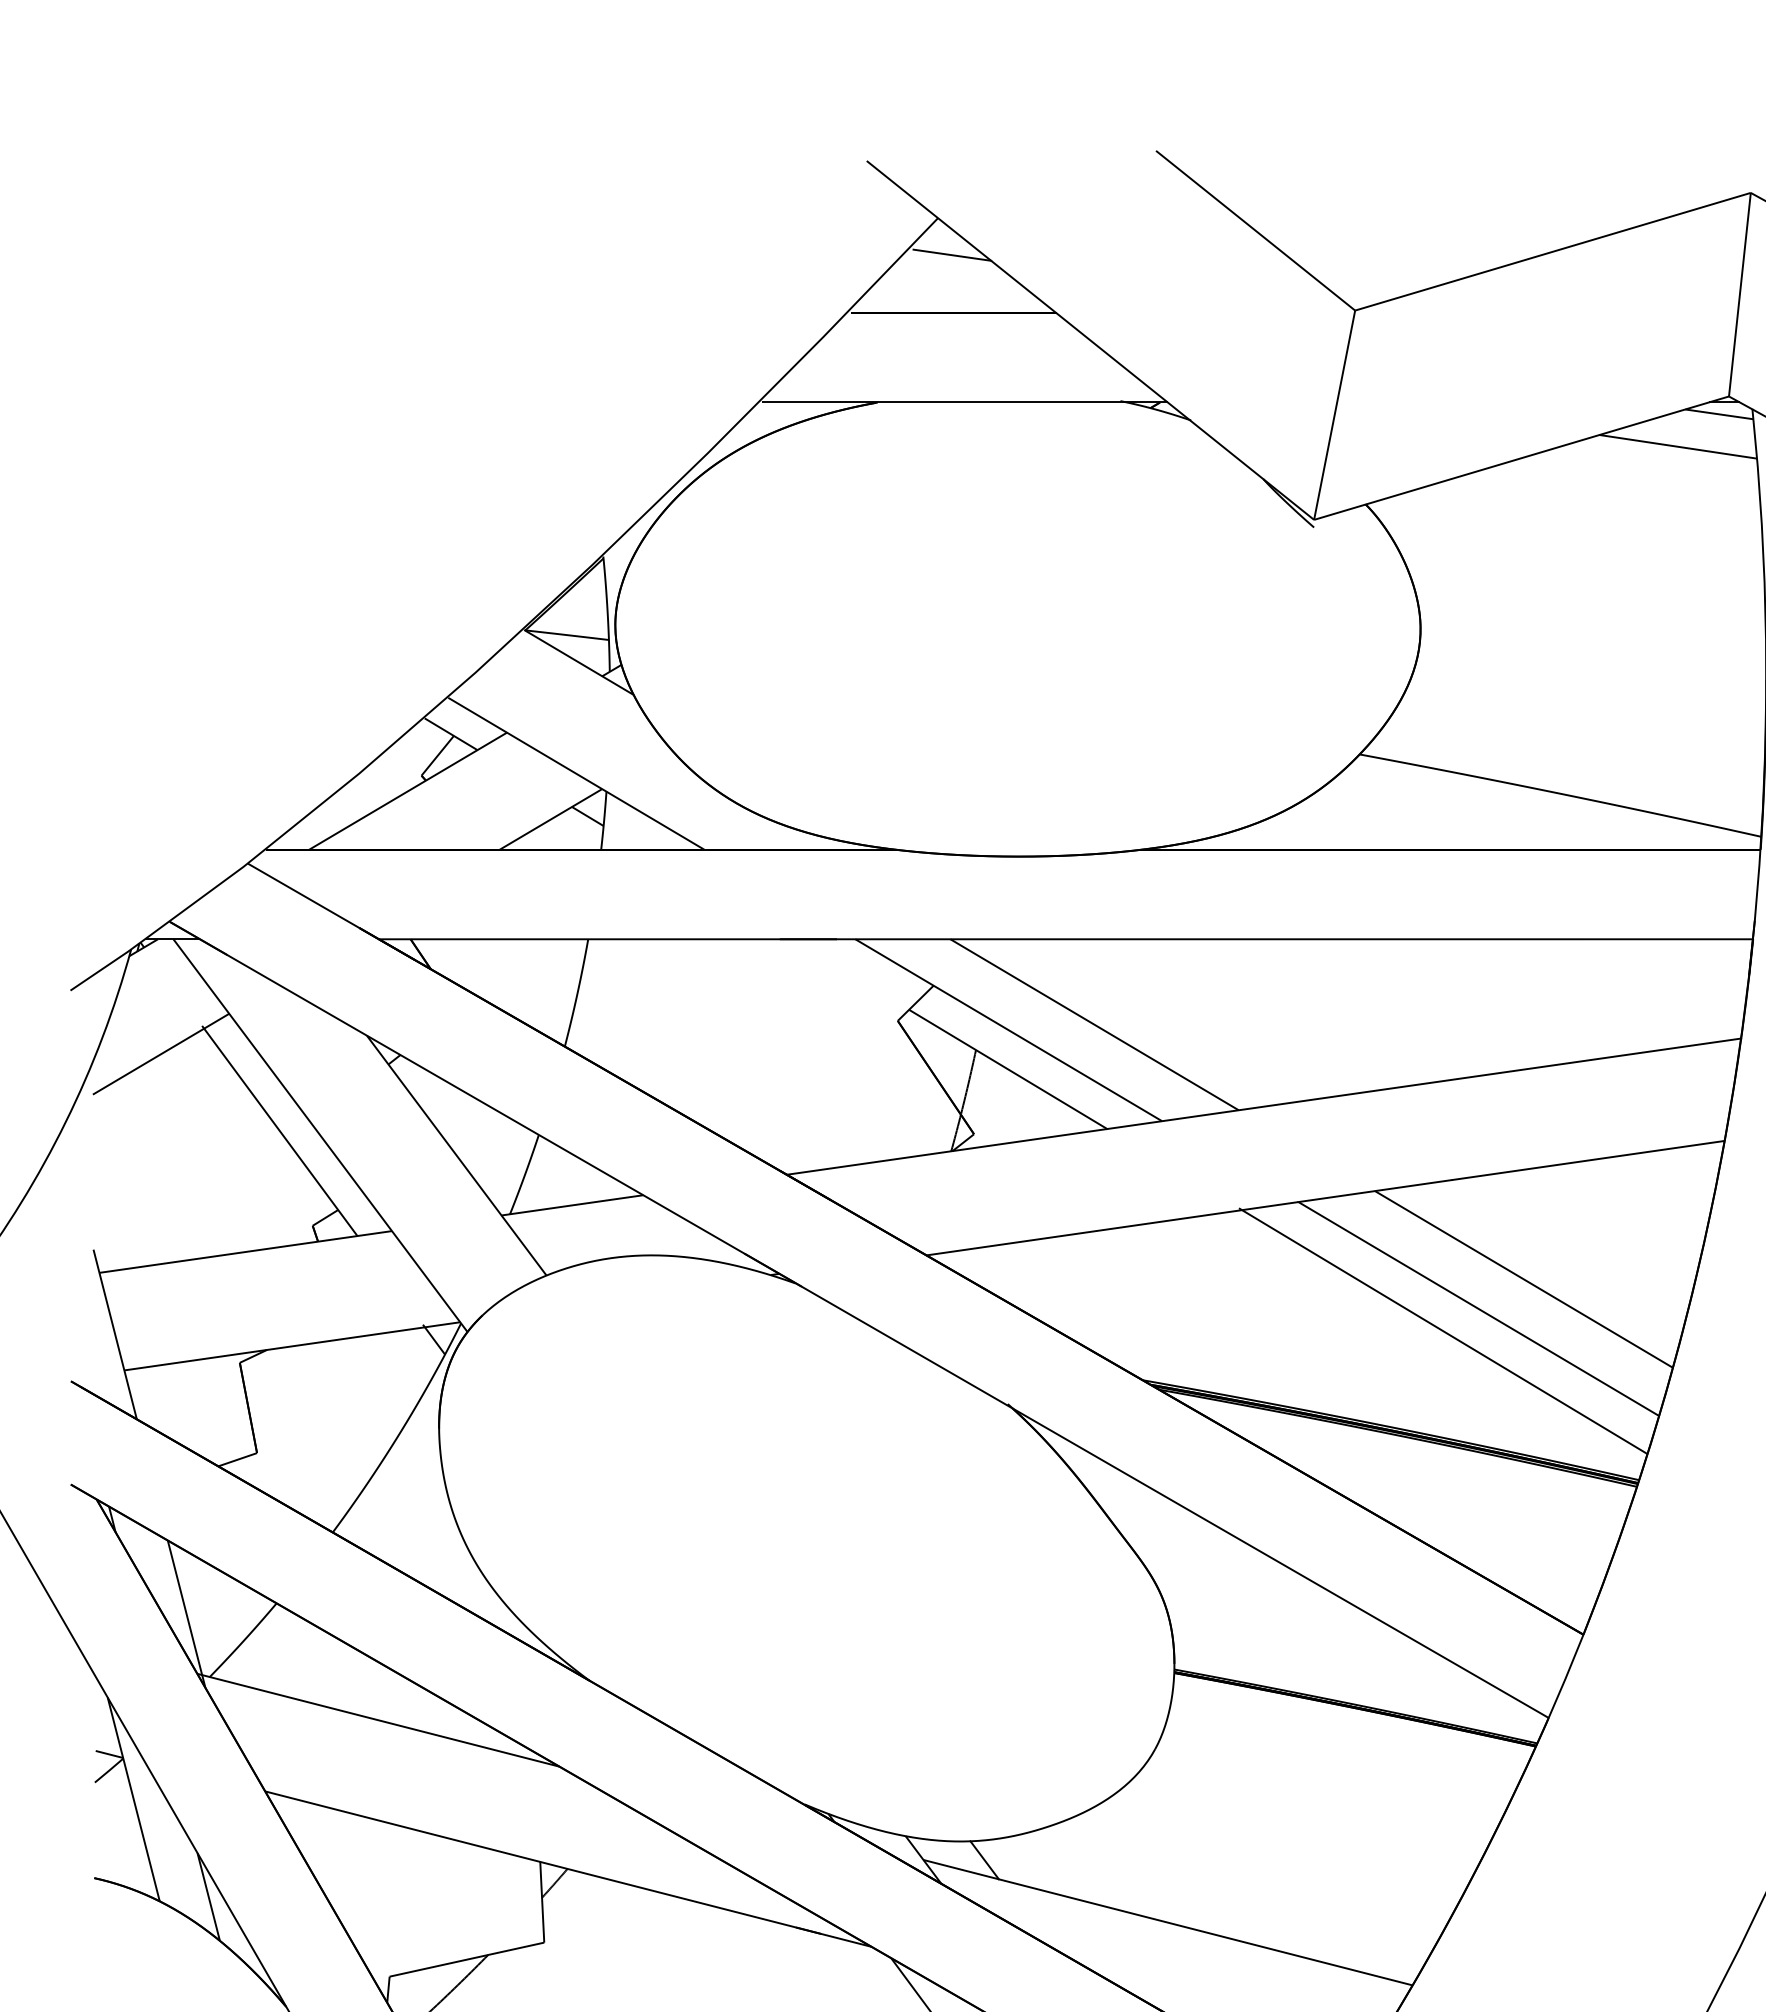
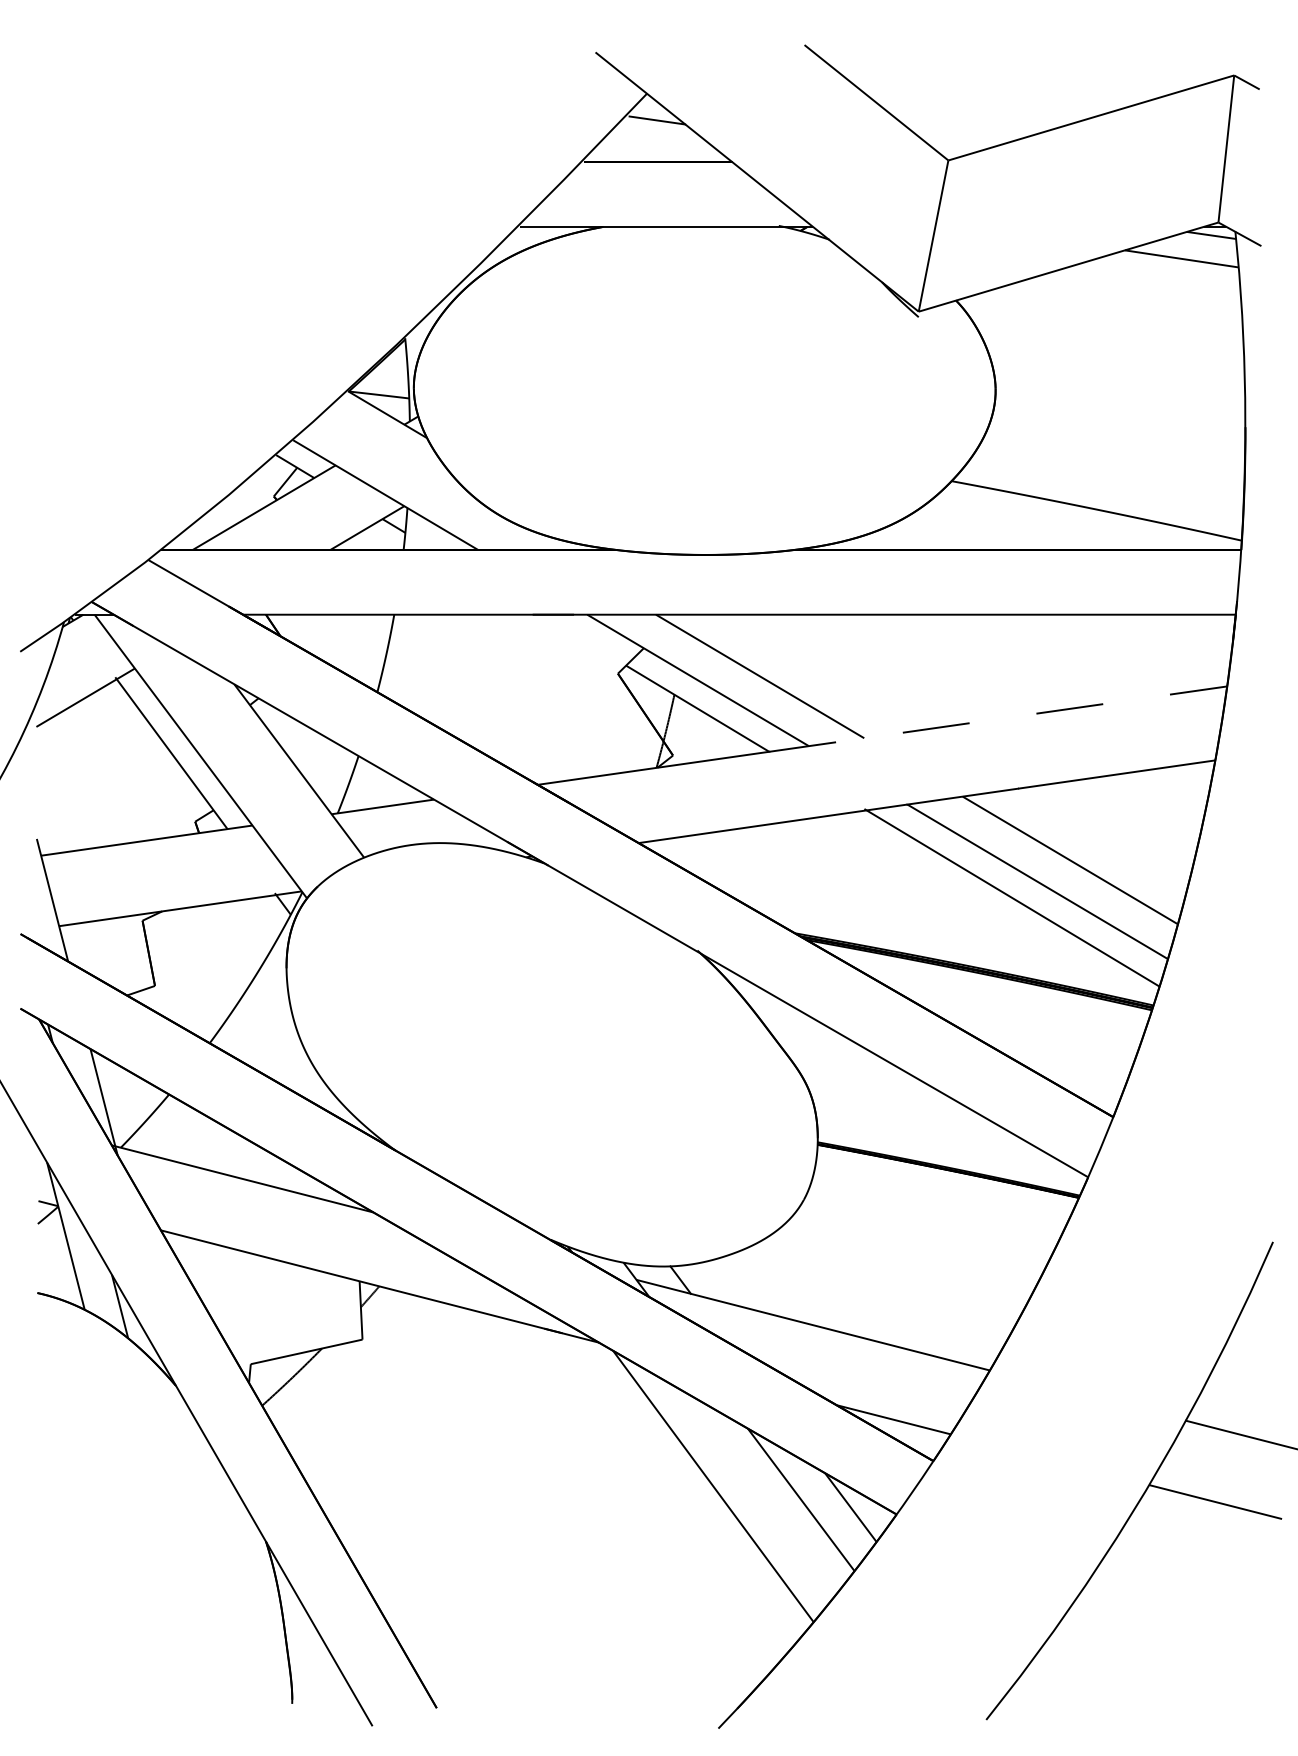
line: (1424, 1084) -> (998, 719), solid -> dashed

